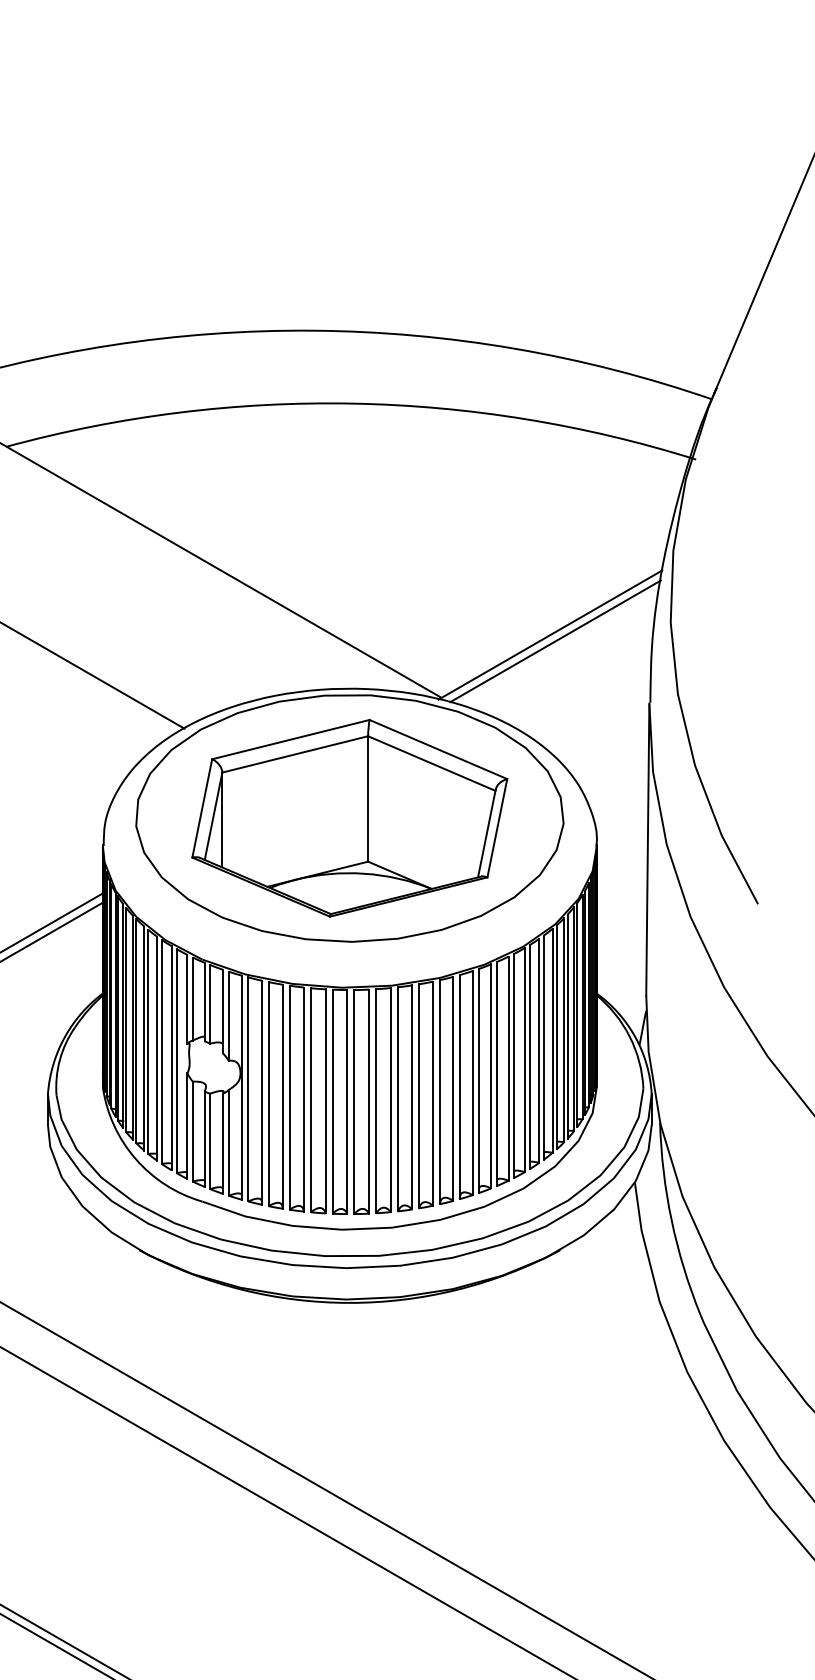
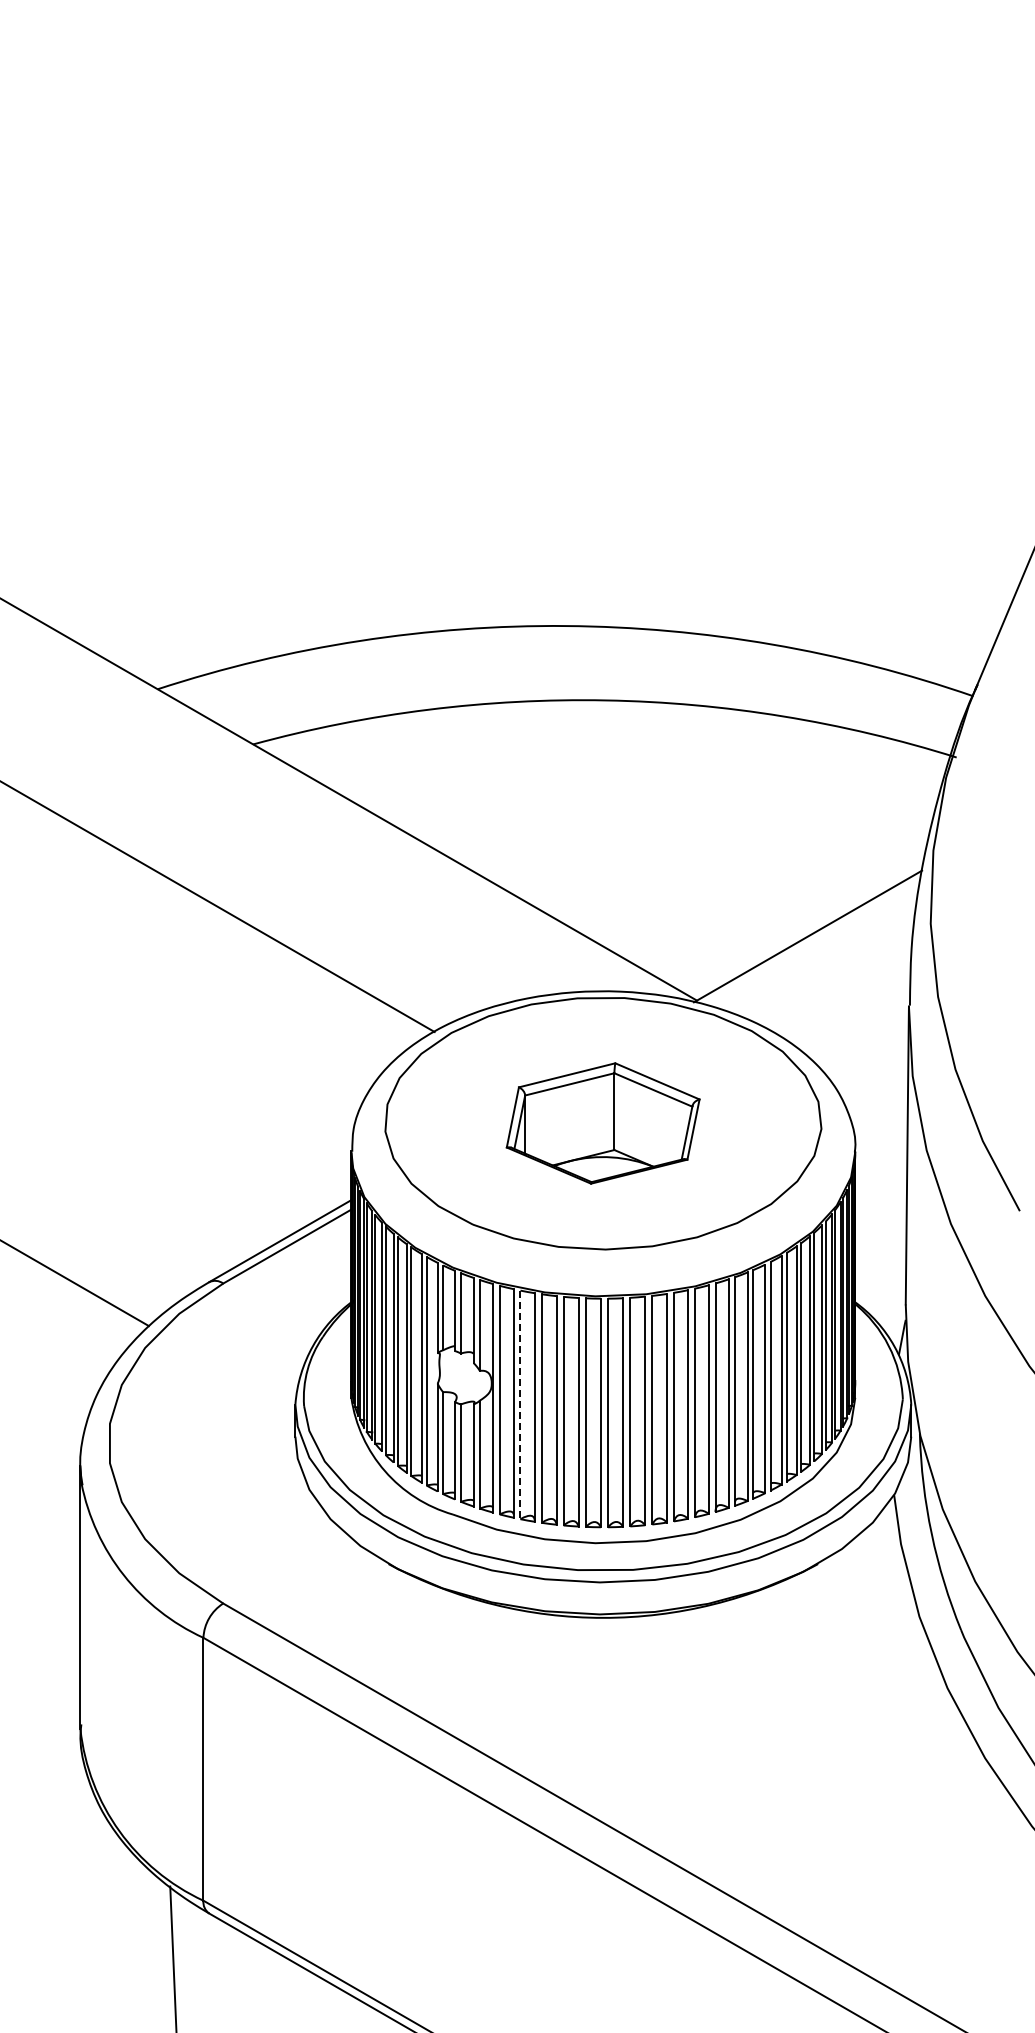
line: (554, 640) -> (812, 942), removed
part: (349, 818) -> (602, 1123), size x0.6
line: (268, 1094) -> (520, 1405), solid -> dashed

